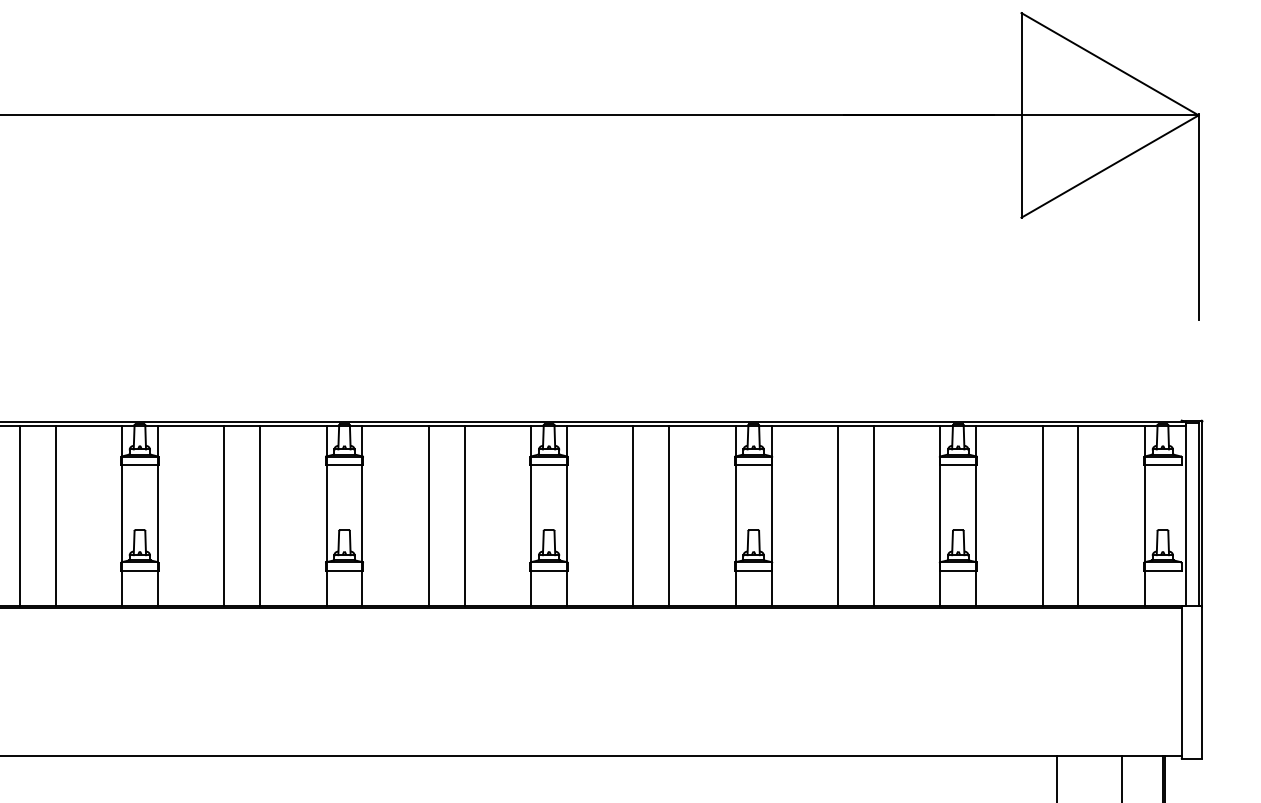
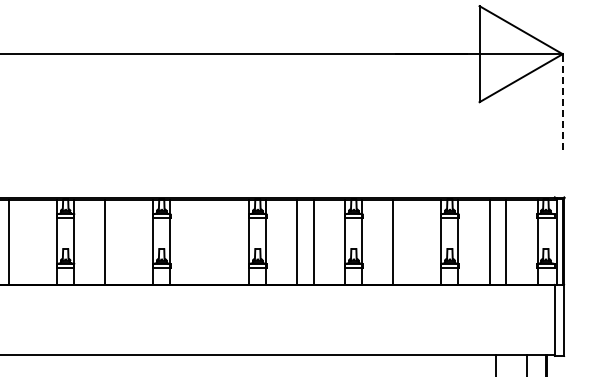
line: (1198, 216) -> (562, 101), solid -> dashed
line: (56, 514) -> (26, 241), removed
line: (260, 514) -> (122, 241), removed
line: (429, 514) -> (201, 241), removed
line: (465, 514) -> (218, 241), removed
line: (874, 514) -> (410, 241), removed

